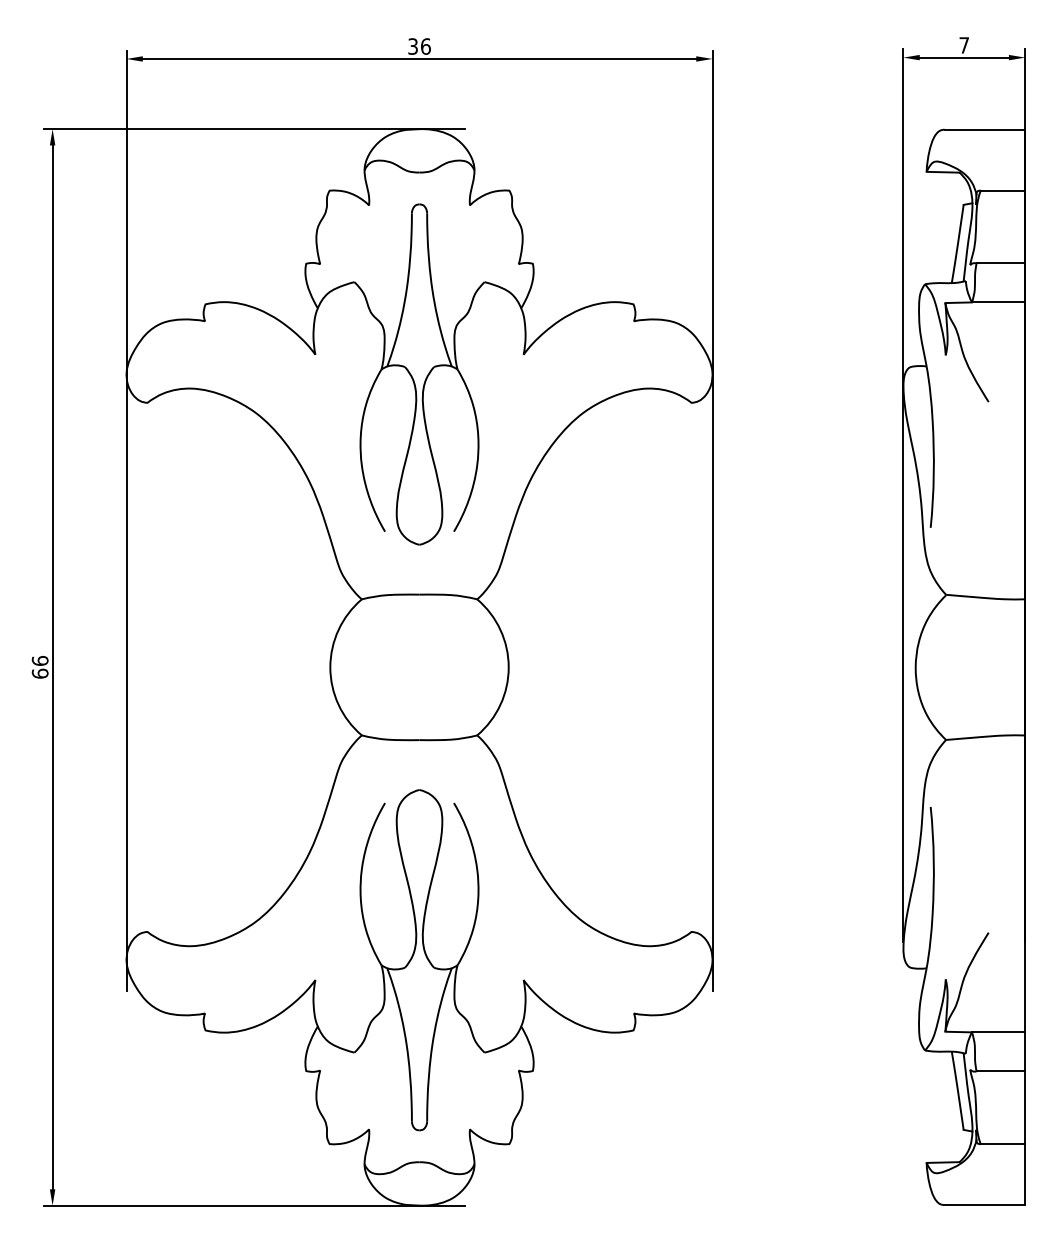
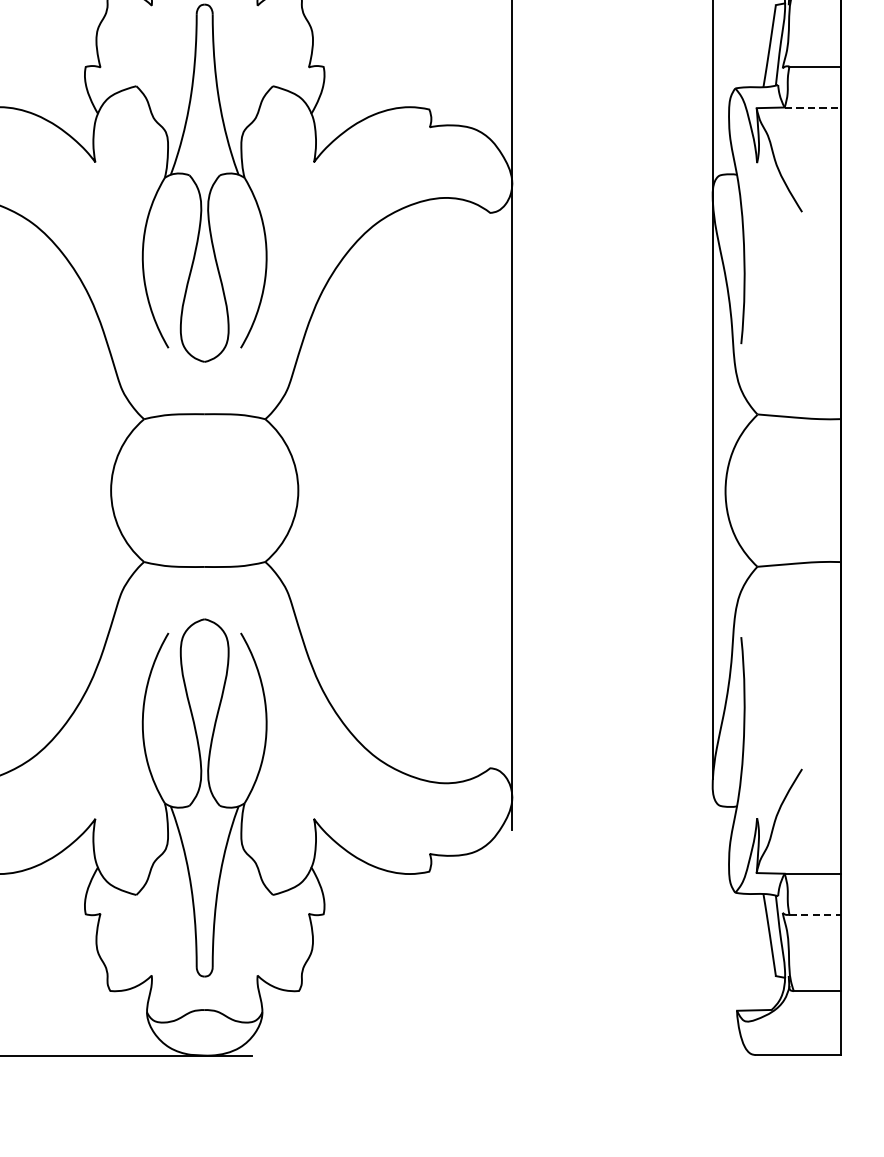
line: (998, 302) -> (812, 107), solid -> dashed
line: (1001, 1071) -> (815, 914), solid -> dashed

